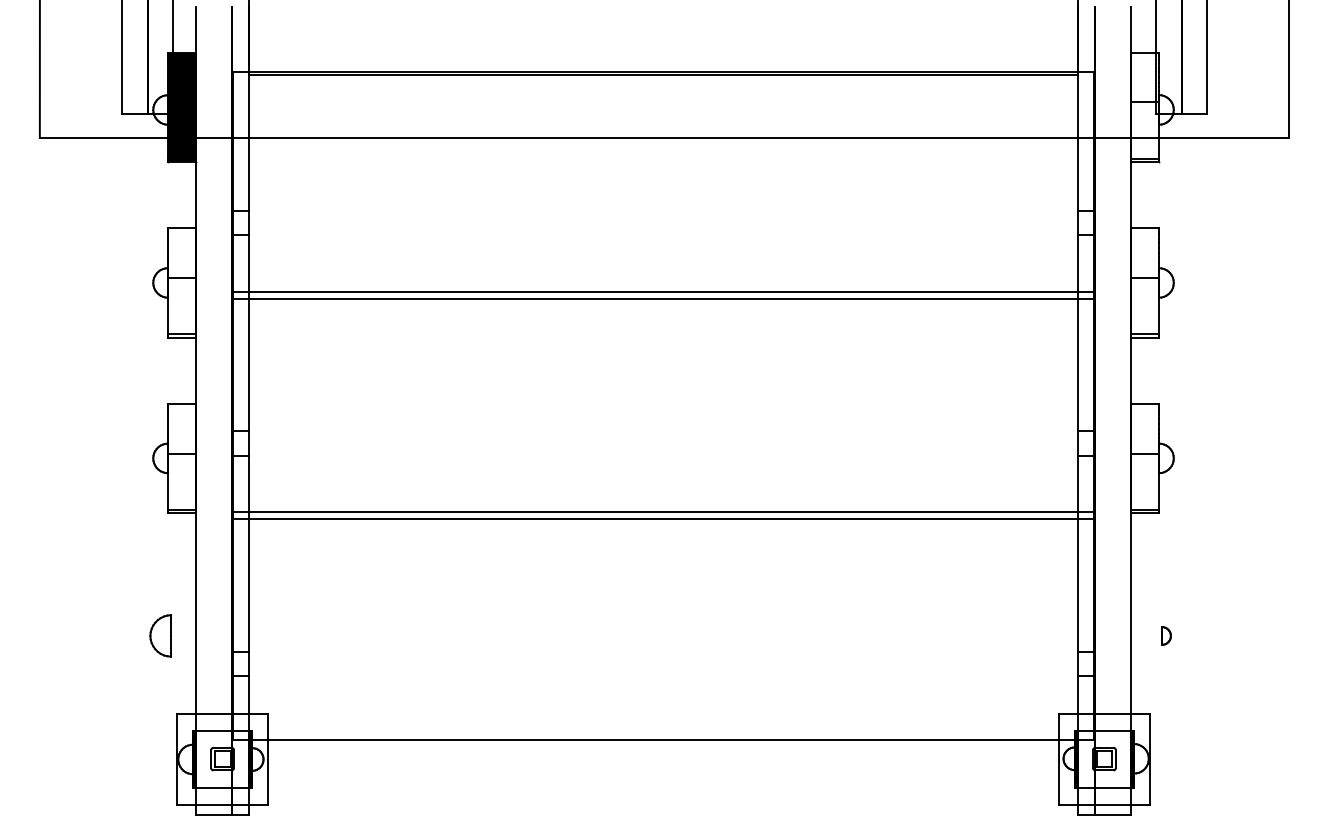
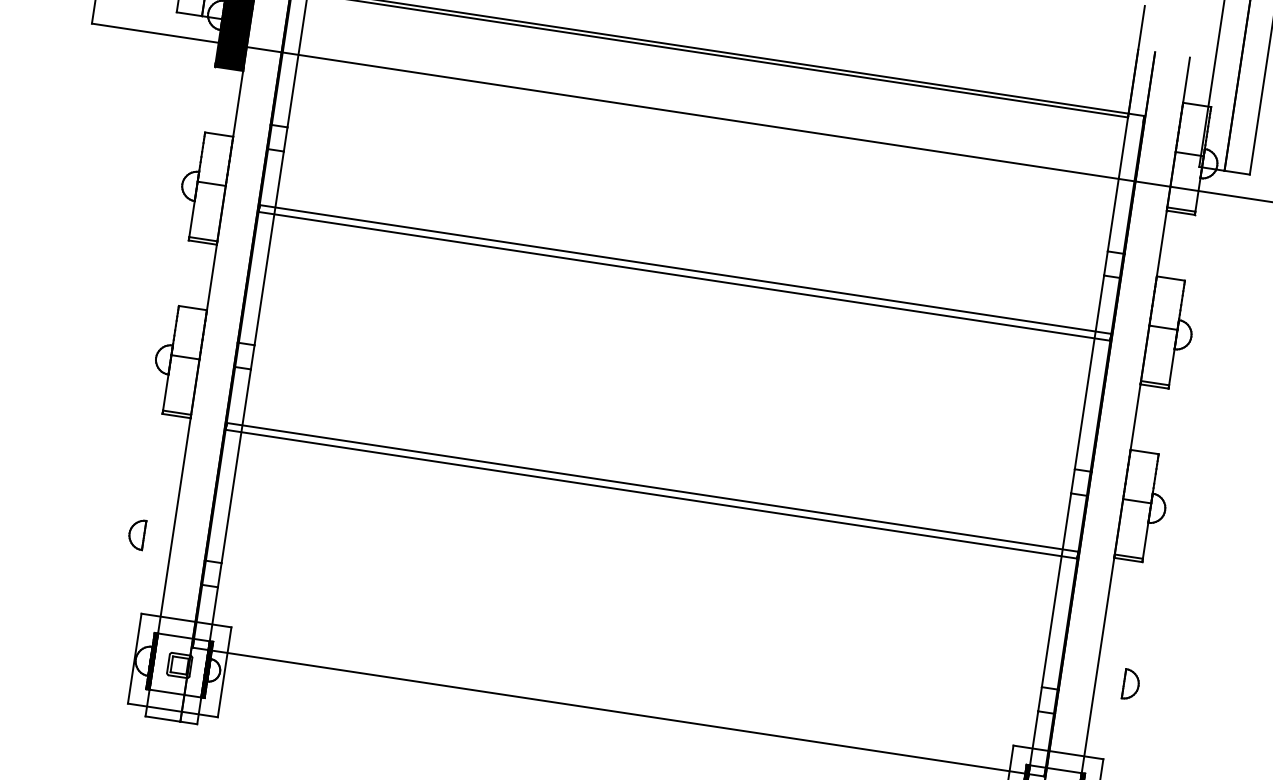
part: (160, 635) -> (136, 533), size x0.71
part: (1166, 635) -> (1131, 684), size x1.67

